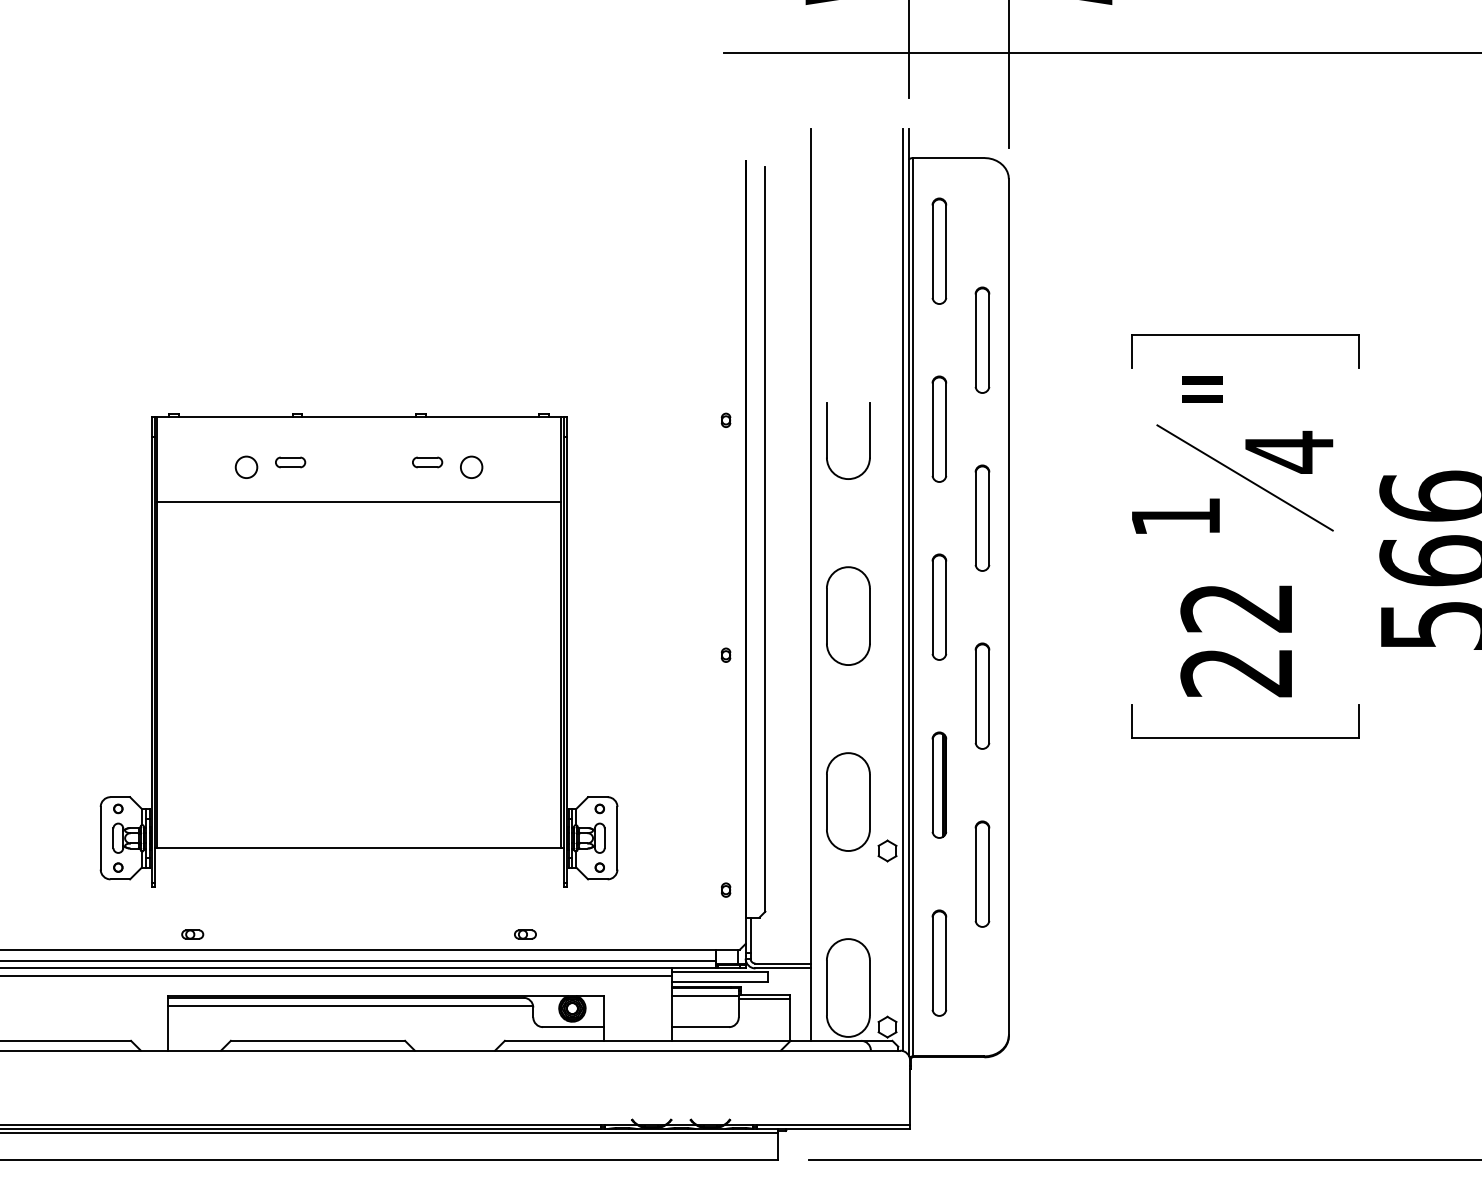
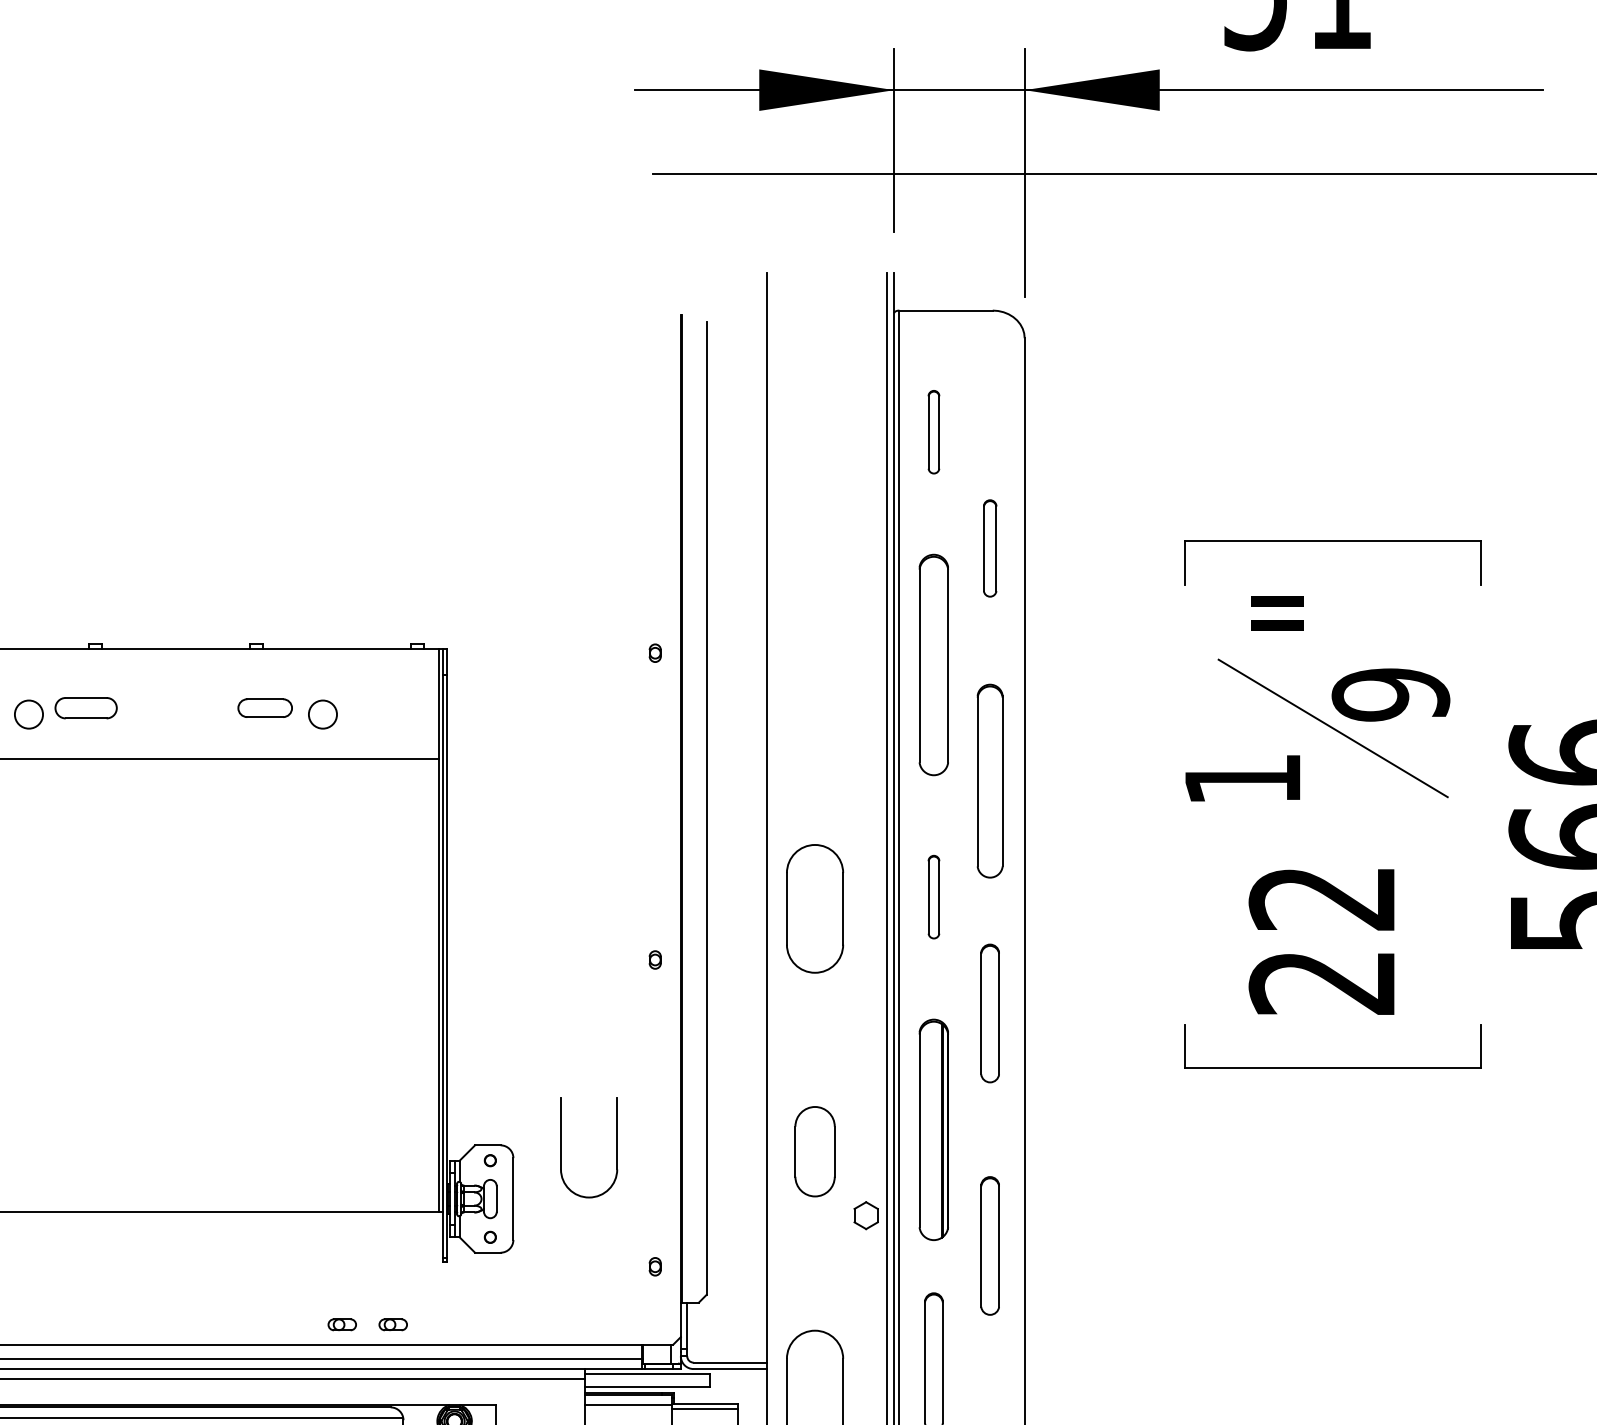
part: (939, 250) -> (934, 431), size x0.6
part: (982, 339) -> (990, 547), size x0.7
part: (939, 428) -> (934, 663), size x1.6
part: (827, 440) -> (561, 1147), moved
text: (1289, 451) -> (1391, 693), 4 -> 9
part: (290, 462) -> (86, 708), size x1.6
part: (427, 462) -> (265, 708), size x1.4
part: (982, 517) -> (990, 780), size x1.4
part: (939, 606) -> (934, 896), size x0.6
part: (939, 784) -> (934, 1128), size x1.6
part: (848, 801) -> (815, 1151), size x0.7
part: (486, 934) -> (342, 1324), added

